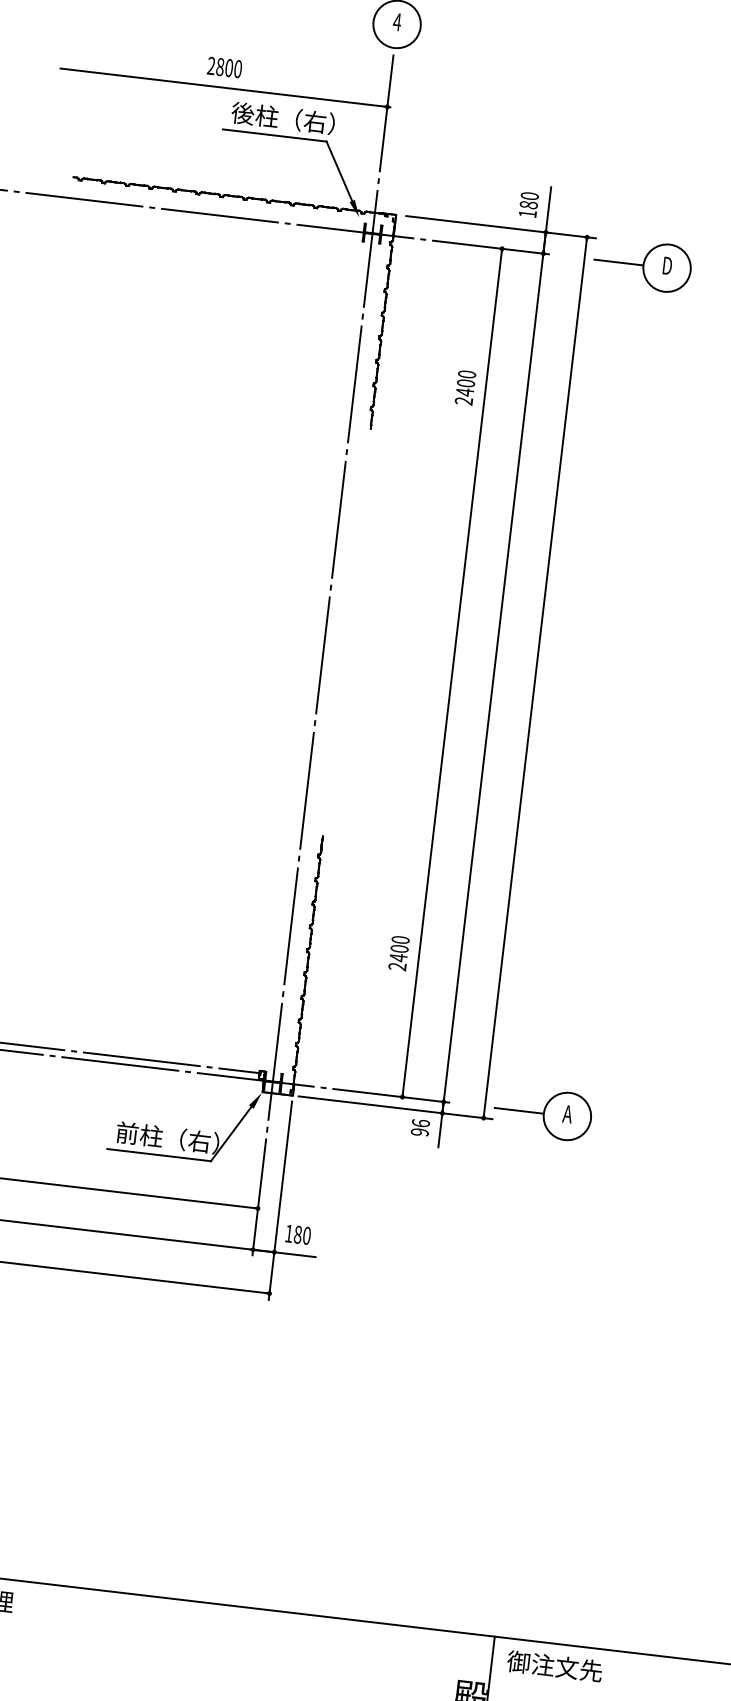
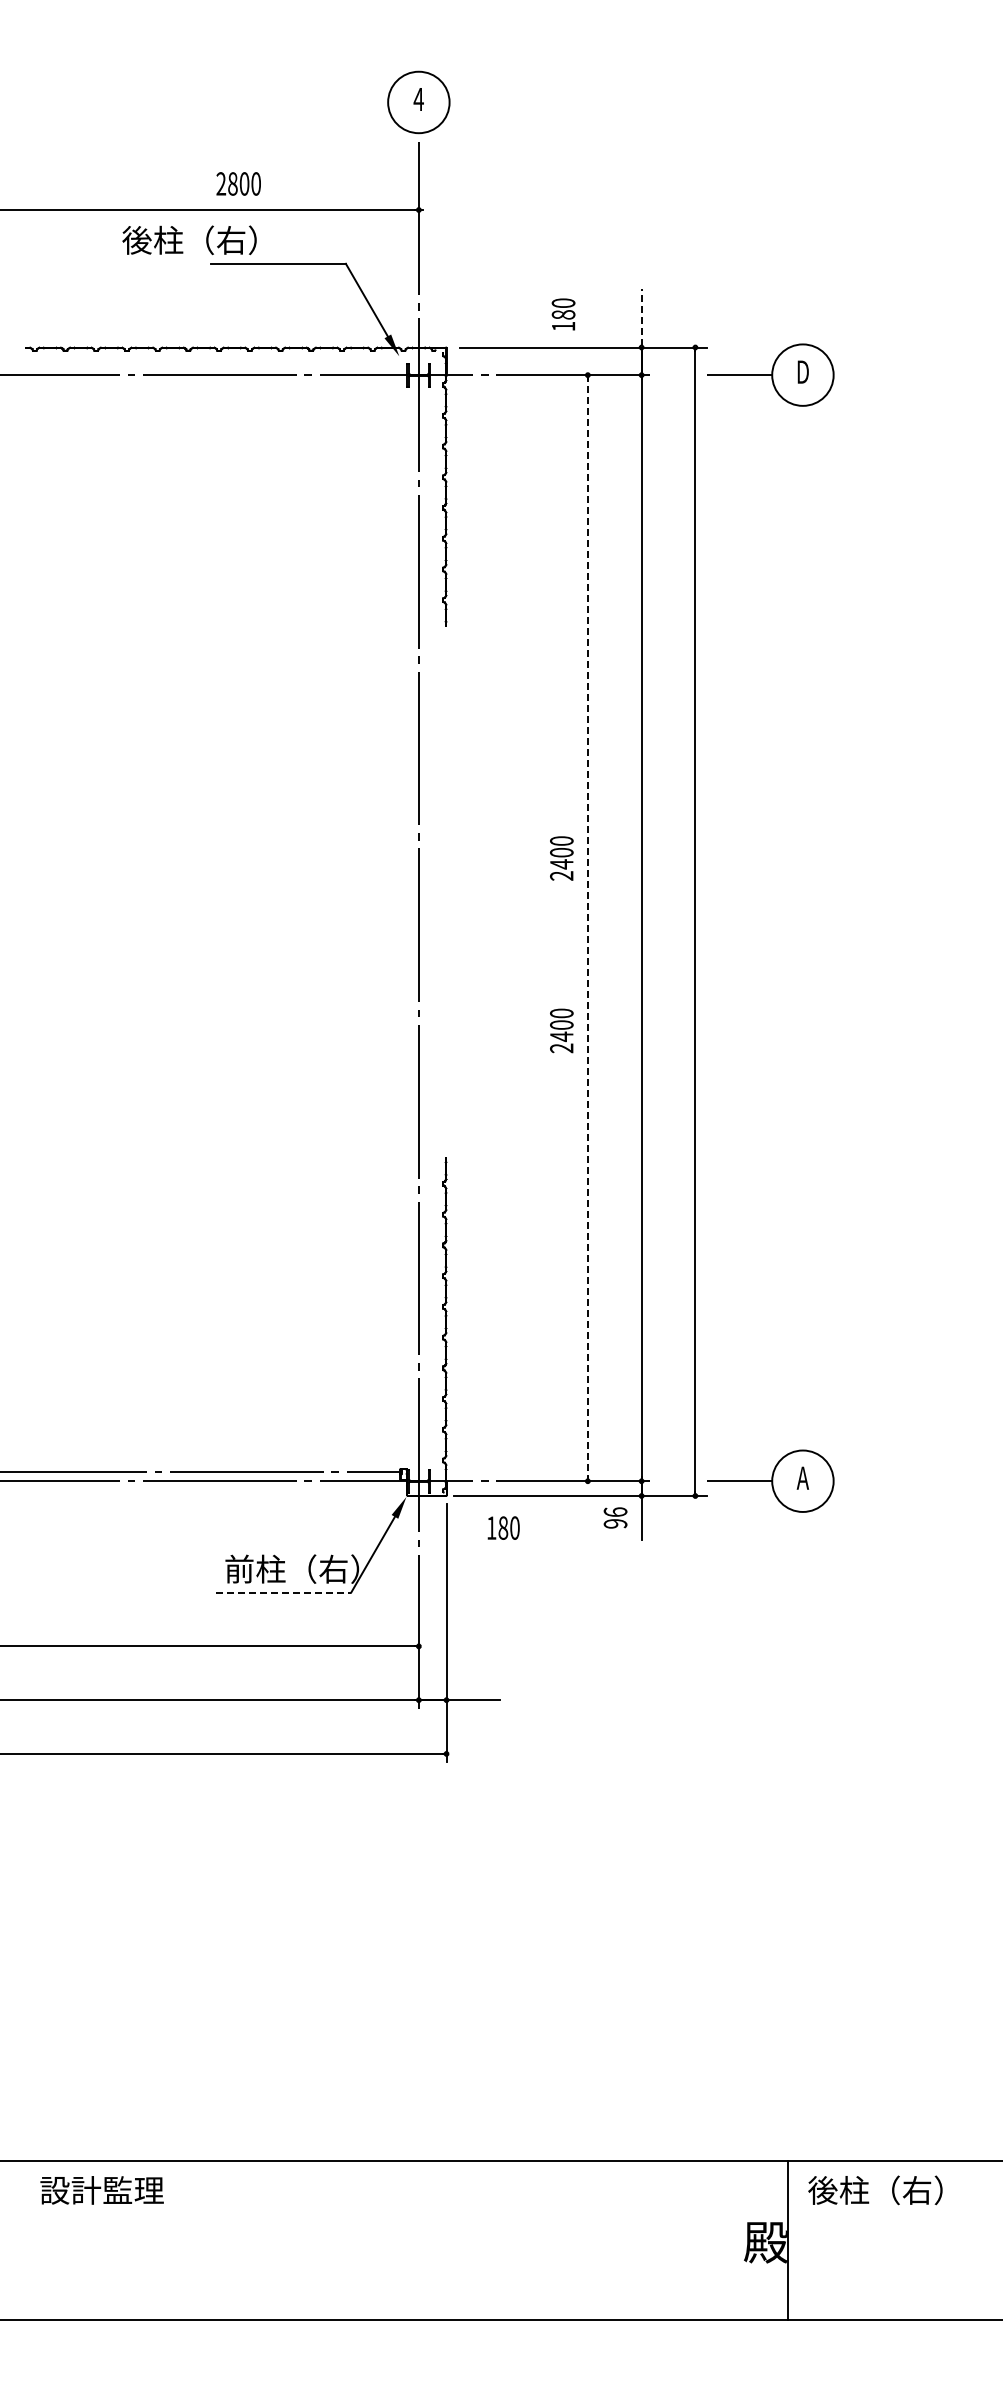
text: (224, 67) -> (238, 183), moved
text: (283, 117) -> (189, 239), moved
text: (528, 204) -> (563, 314), moved
line: (548, 209) -> (641, 317), solid -> dashed
text: (465, 387) -> (561, 858), moved
line: (452, 673) -> (587, 928), solid -> dashed
text: (398, 953) -> (561, 1030), moved
line: (159, 1155) -> (283, 1592), solid -> dashed
text: (298, 1234) -> (503, 1527), moved
text: (559, 1666) -> (875, 2190), 御注文先 -> 後柱（右）

